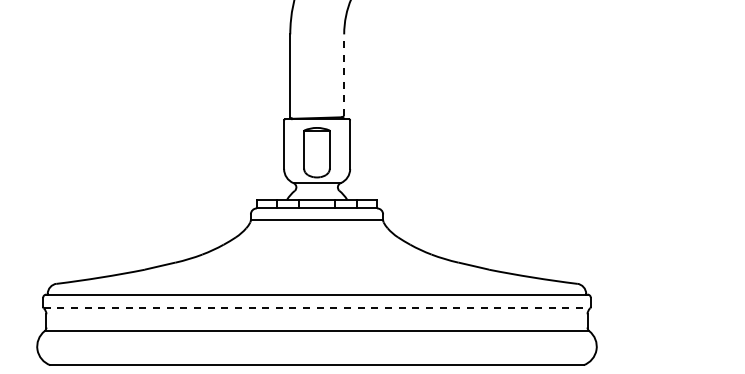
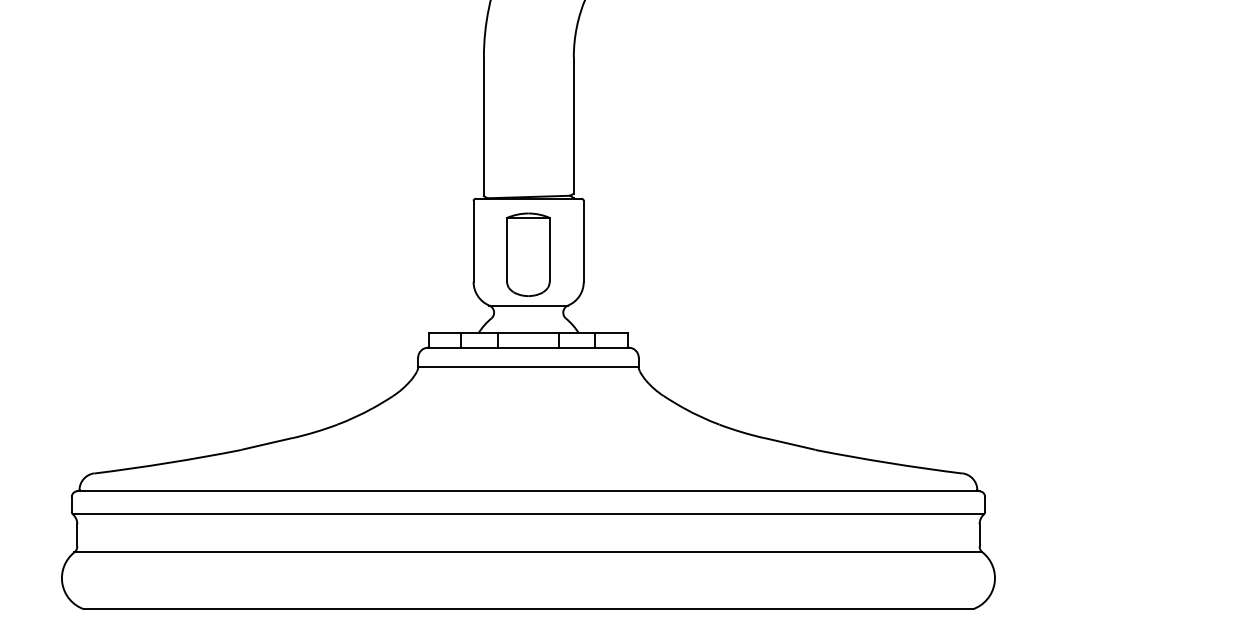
line: (344, 75) -> (574, 126), dashed -> solid
line: (317, 308) -> (529, 514), dashed -> solid

